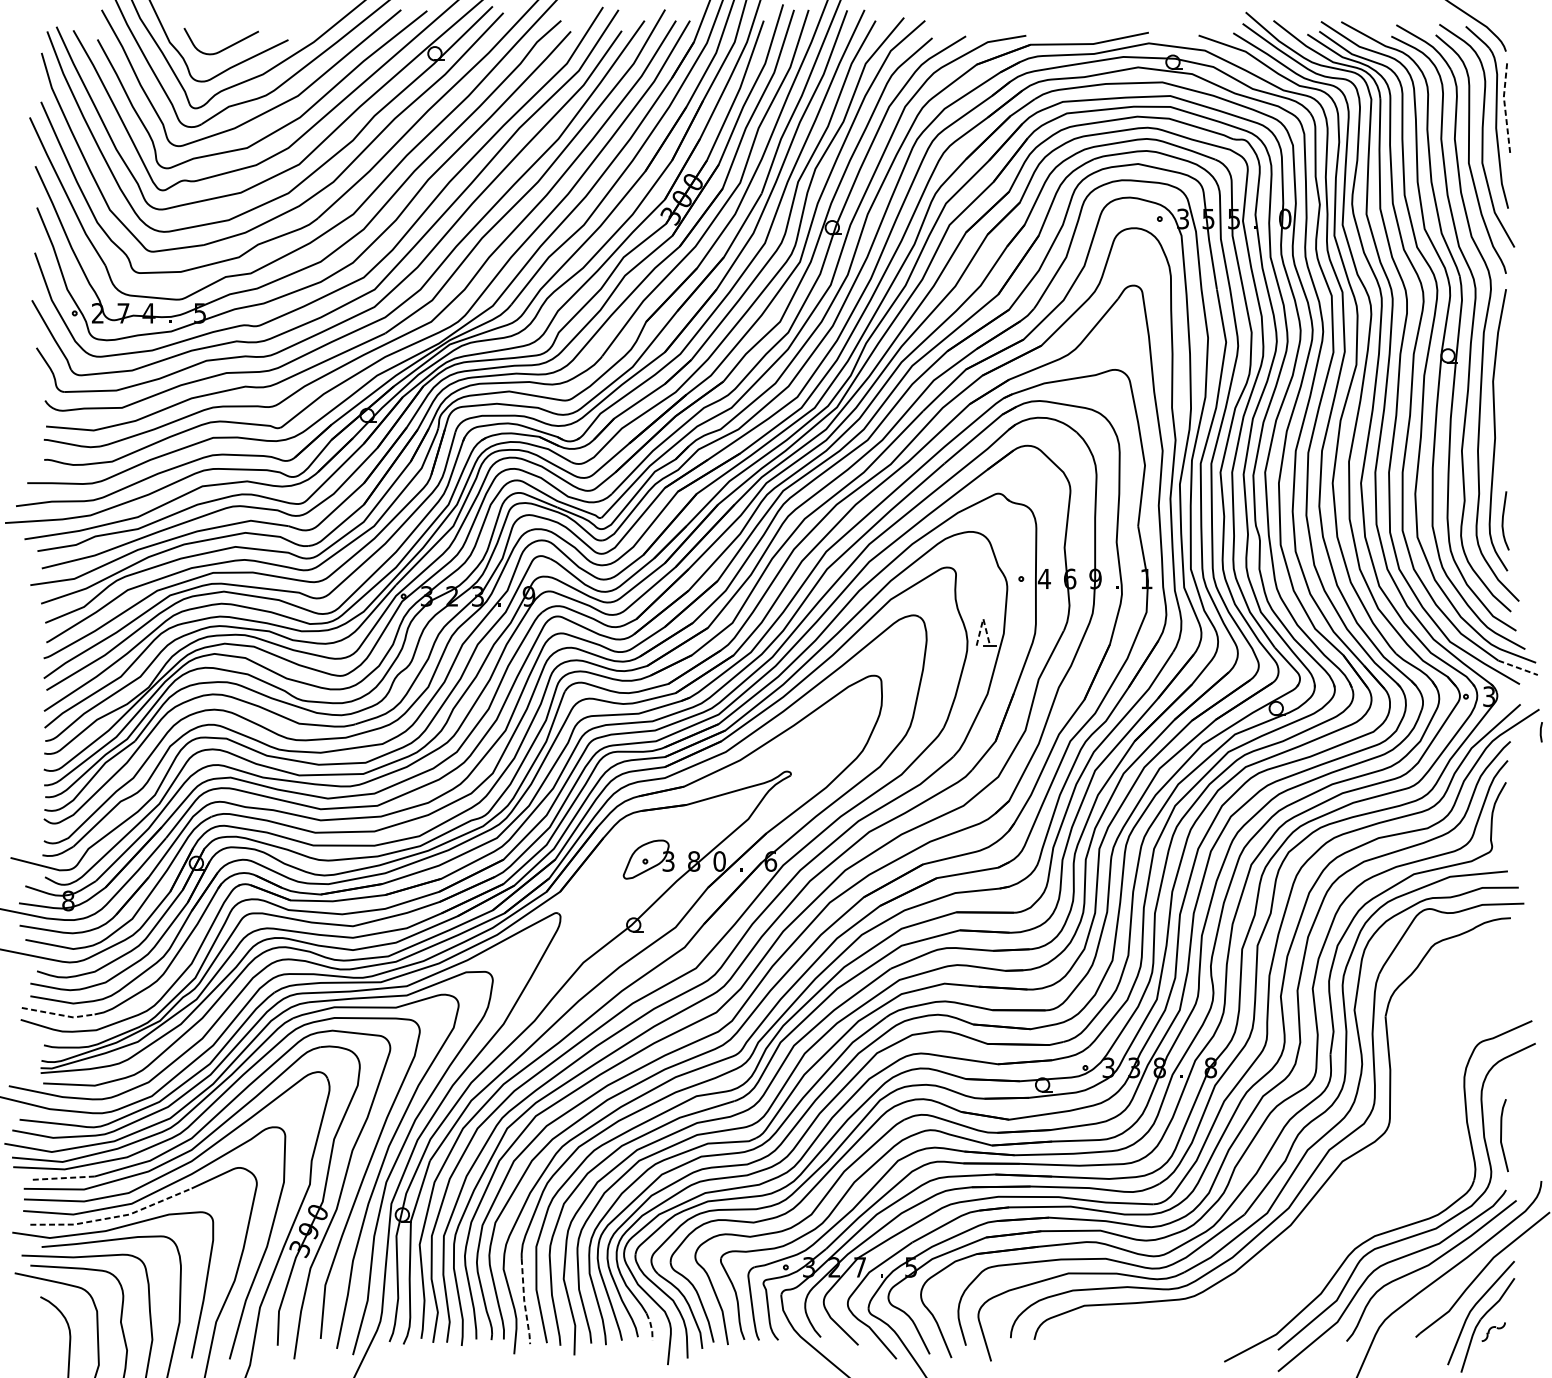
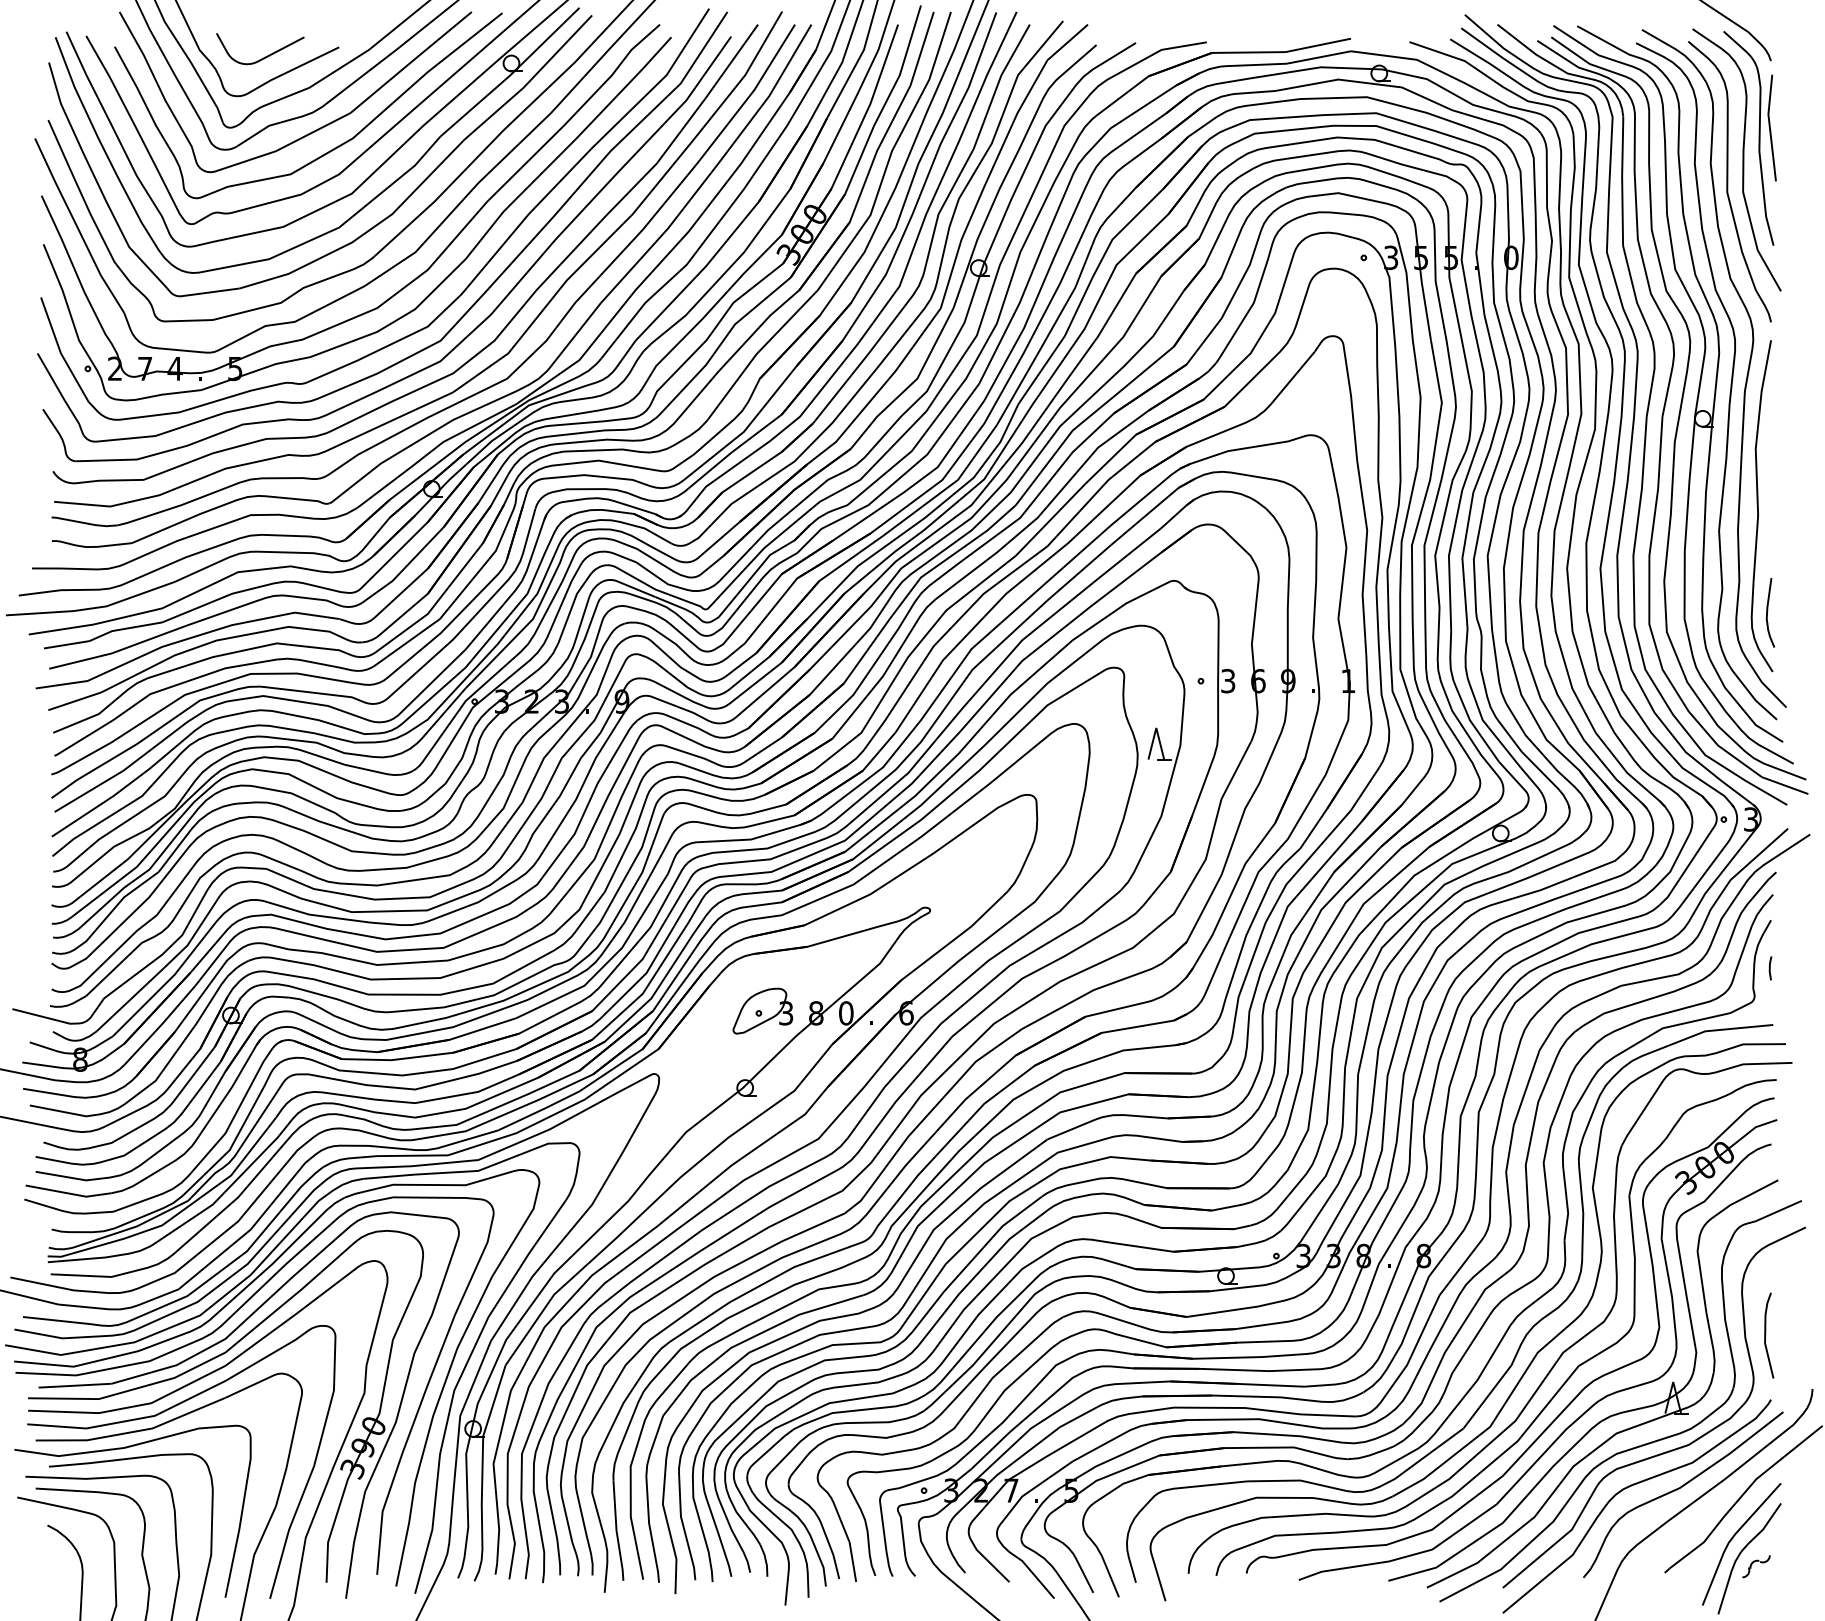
line: (1504, 109) -> (1769, 128), dashed -> solid
text: (1043, 578) -> (1227, 680), 4 -> 3
line: (983, 619) -> (1156, 728), dashed -> solid
line: (1518, 667) -> (1785, 785), dashed -> solid
line: (1541, 732) -> (1770, 968), moved
line: (59, 1014) -> (69, 1193), dashed -> solid
line: (64, 1177) -> (75, 1385), dashed -> solid
part: (1336, 1190) -> (1571, 1400), added
line: (113, 1217) -> (133, 1431), dashed -> solid
line: (524, 1302) -> (616, 1531), dashed -> solid
line: (650, 1326) -> (765, 1560), dashed -> solid

